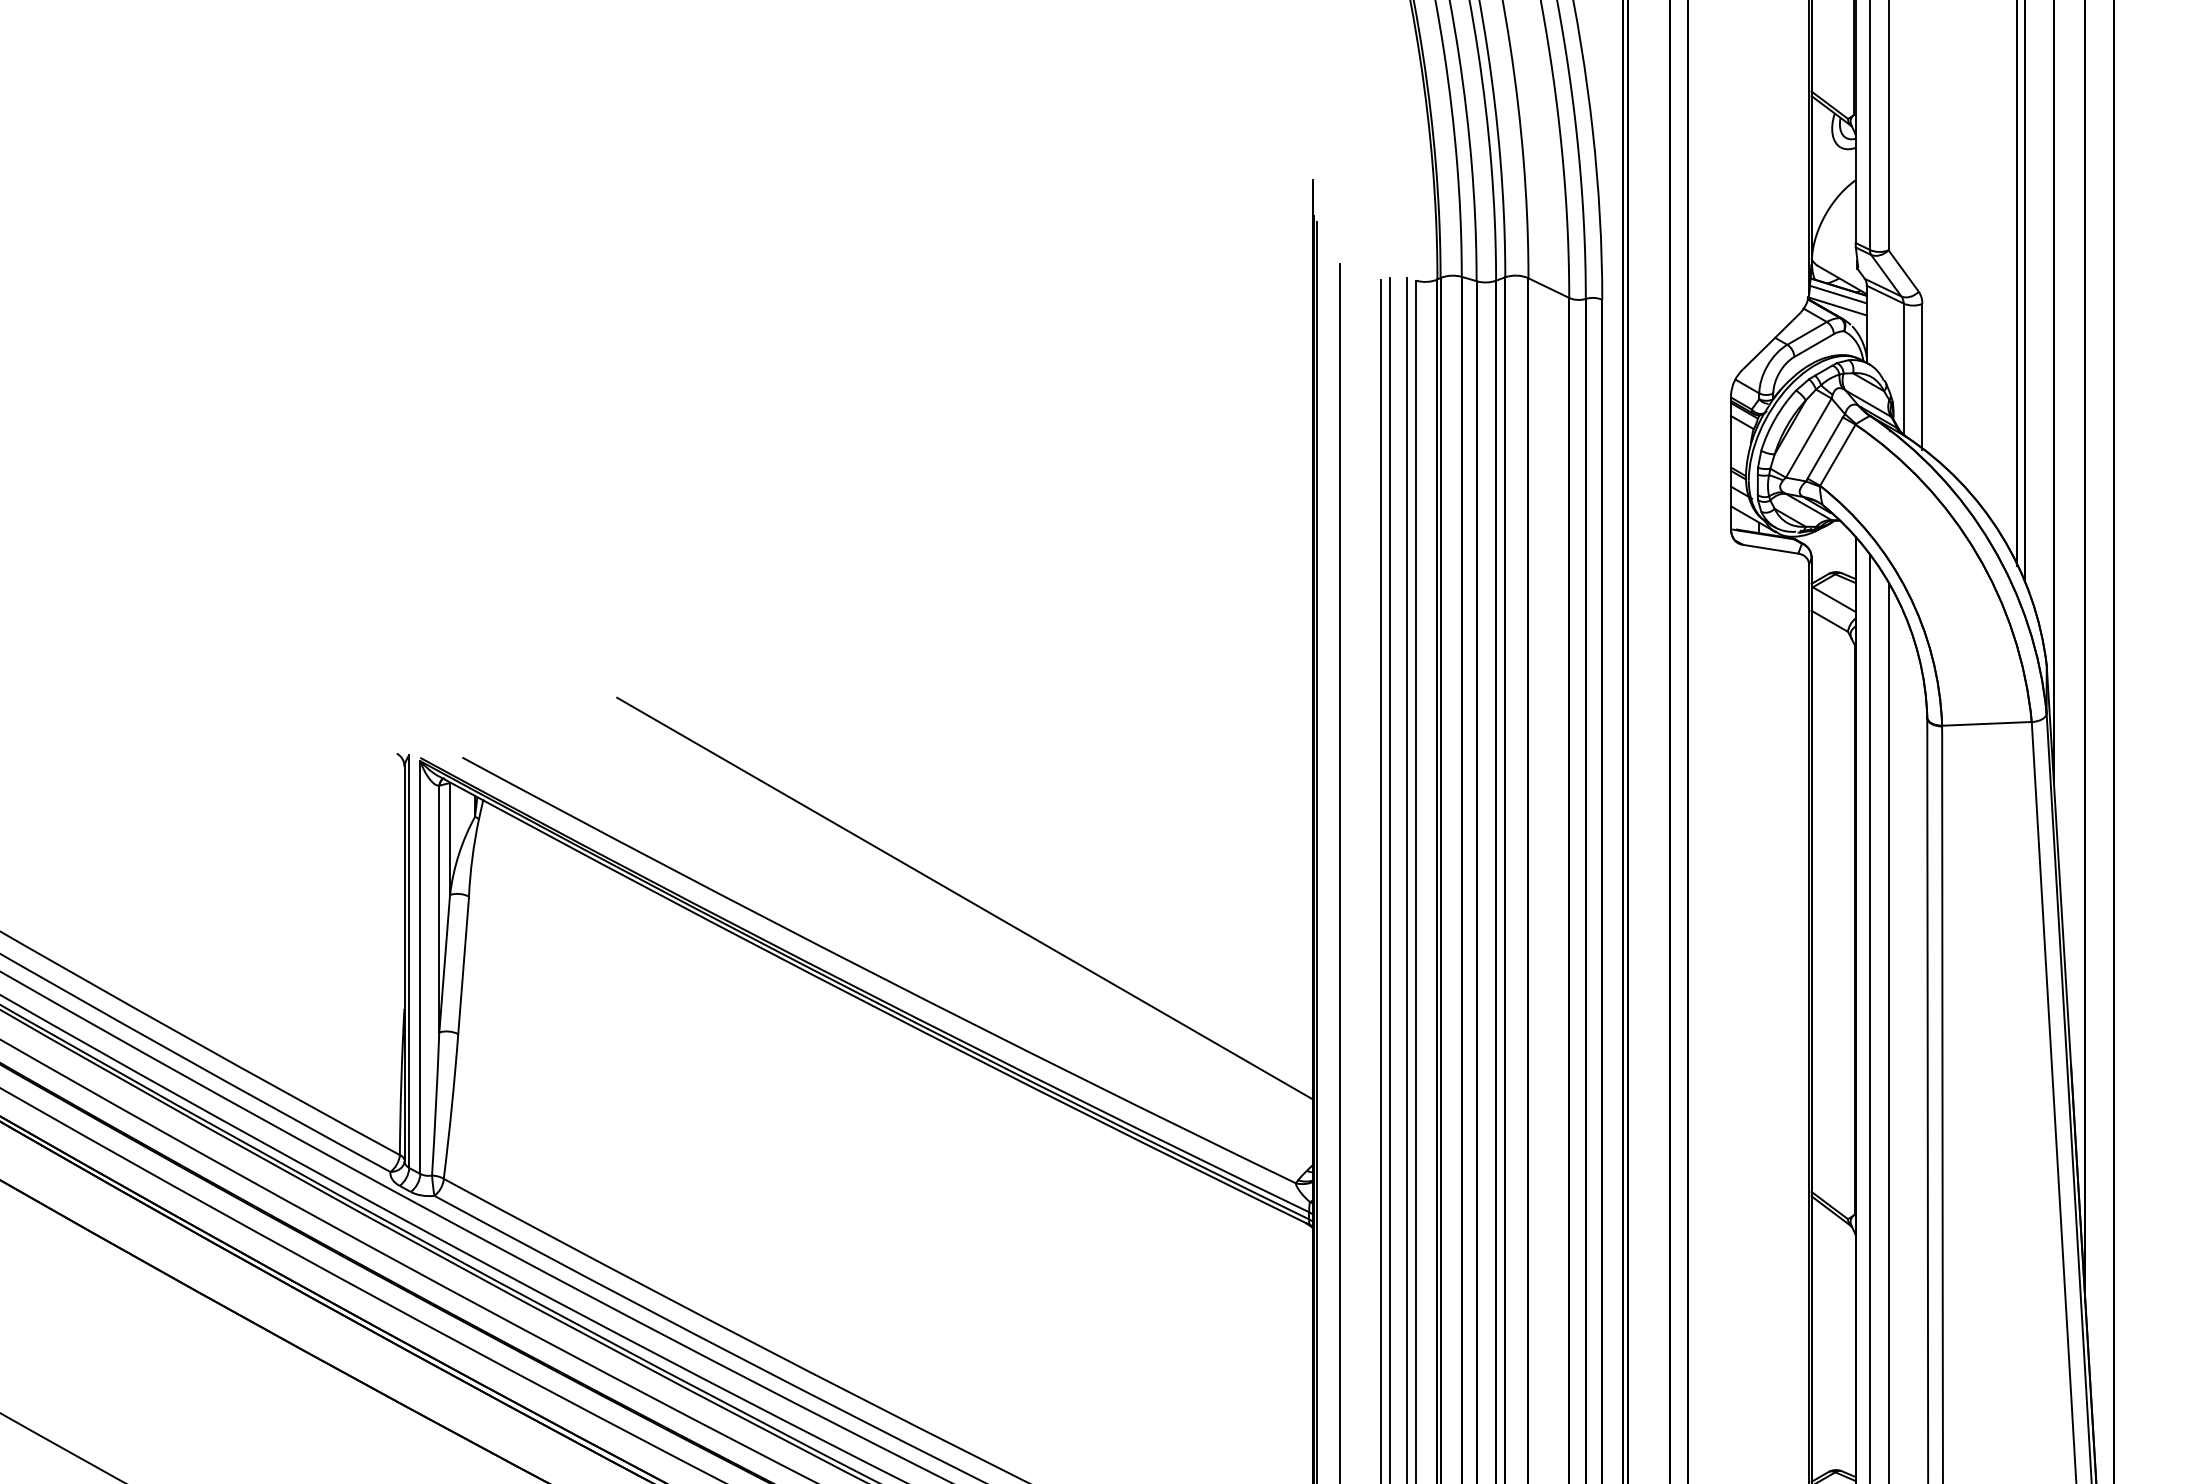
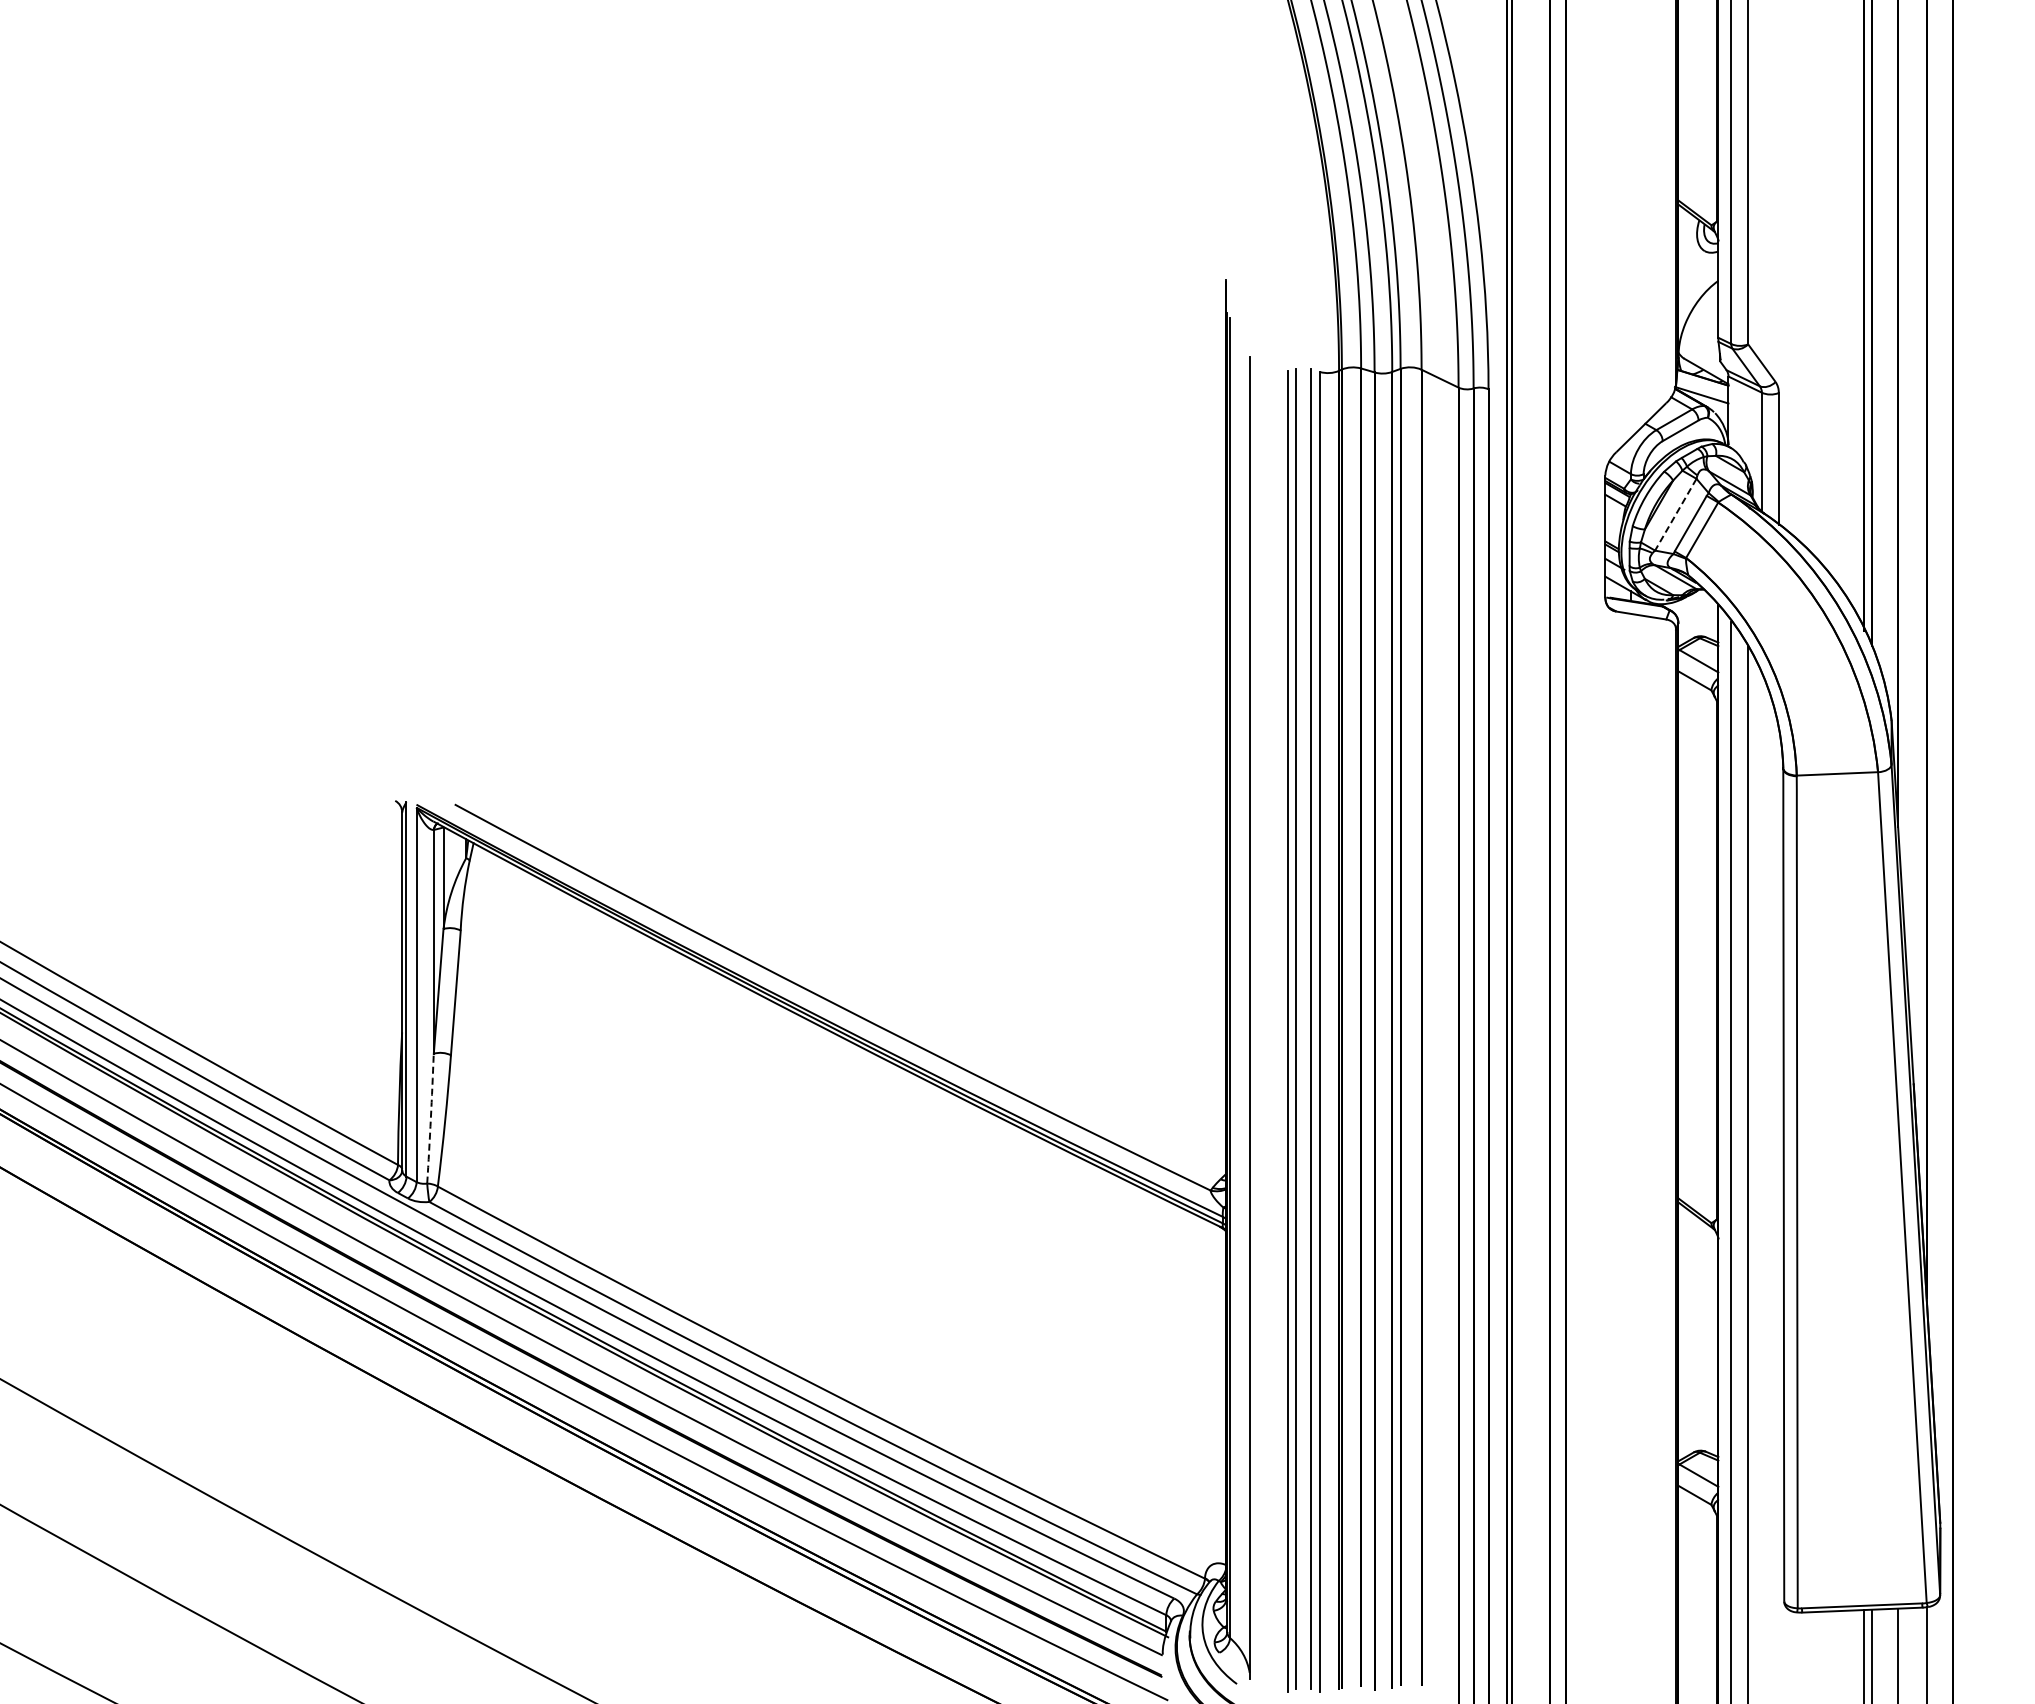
line: (1838, 294) -> (1702, 384), removed
line: (1808, 438) -> (1675, 515), solid -> dashed
line: (964, 898) -> (910, 932), removed
arc: (435, 1103) -> (430, 1118), solid -> dashed

